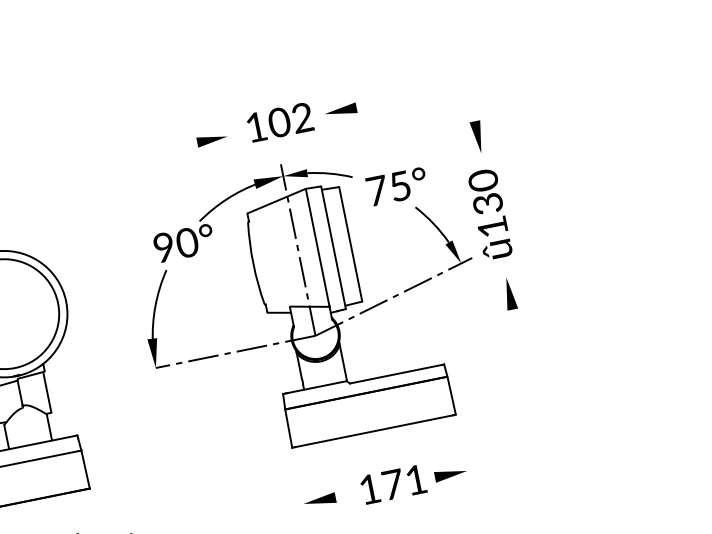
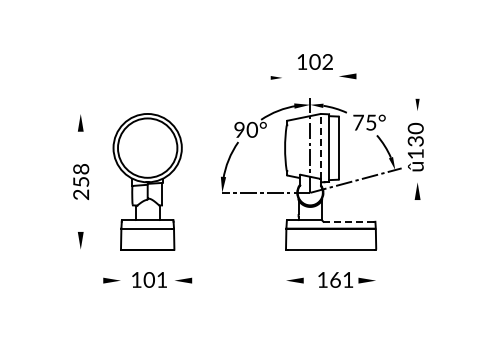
text: (280, 121) -> (315, 61), moved
part: (477, 136) -> (417, 104), size x0.7
part: (212, 138) -> (276, 77), size x0.7
line: (317, 248) -> (320, 146), solid -> dashed
line: (395, 373) -> (348, 221), solid -> dashed
text: (392, 483) -> (335, 279), 171 -> 161

